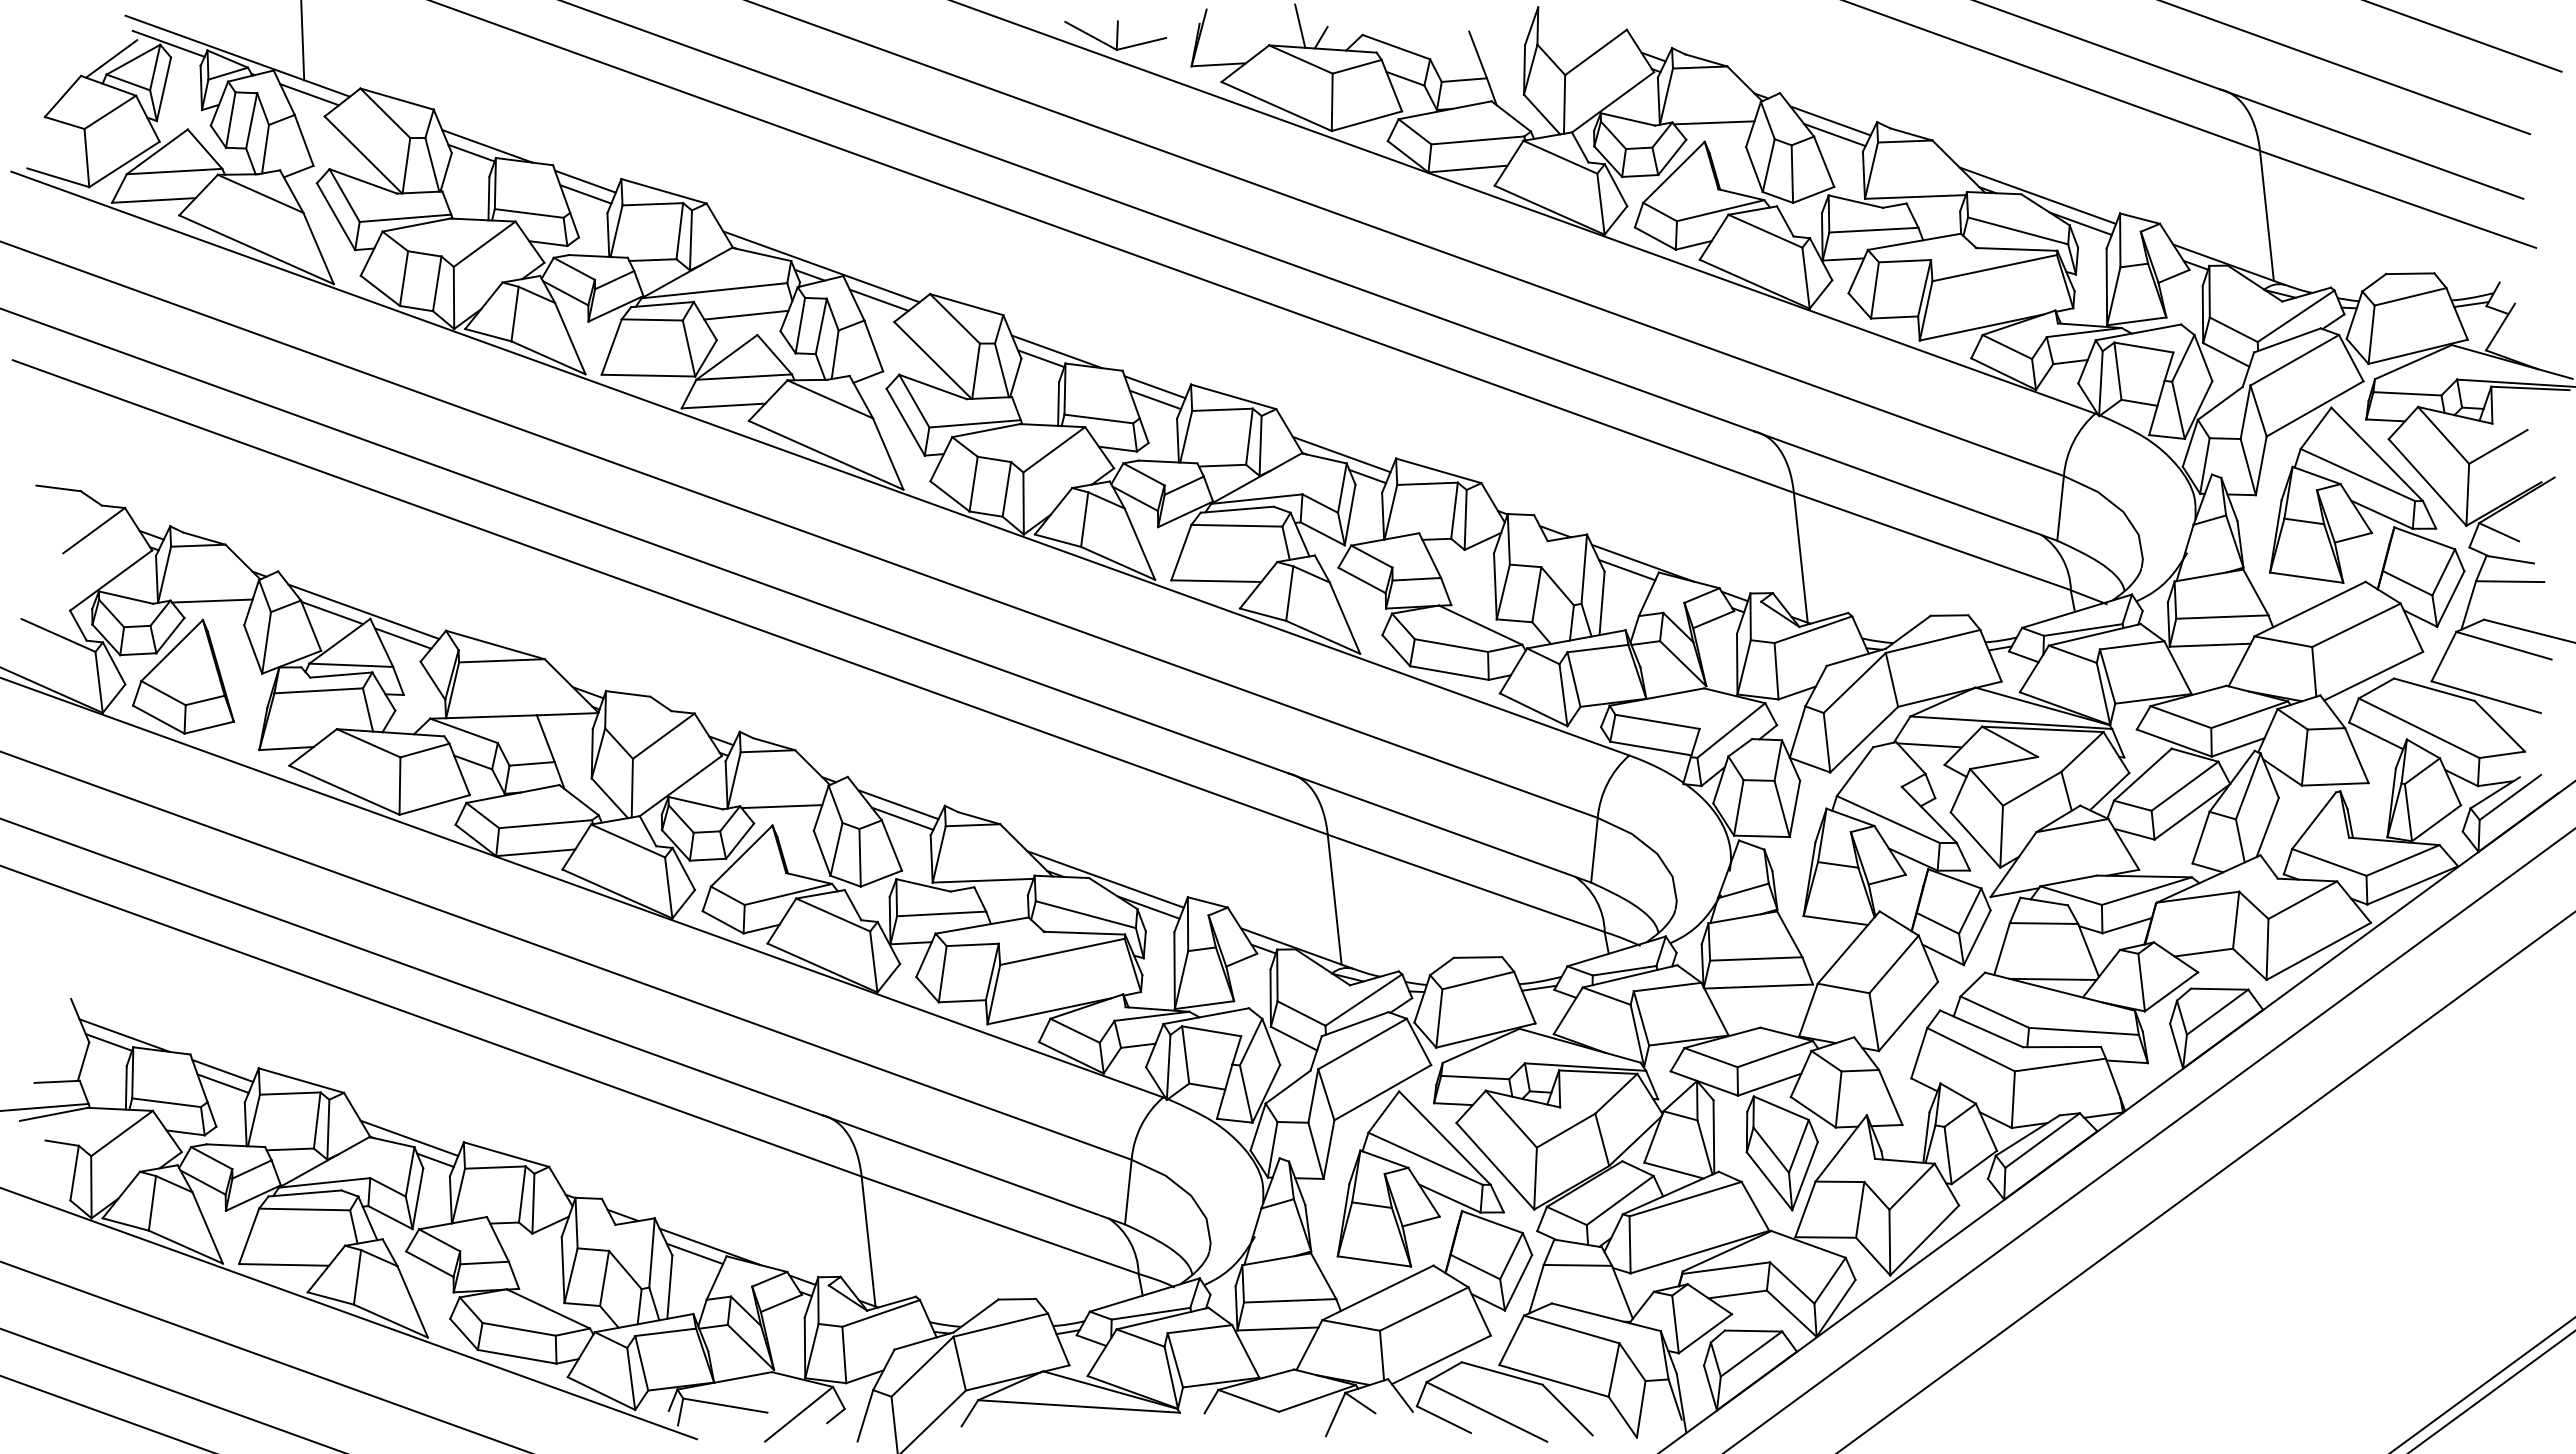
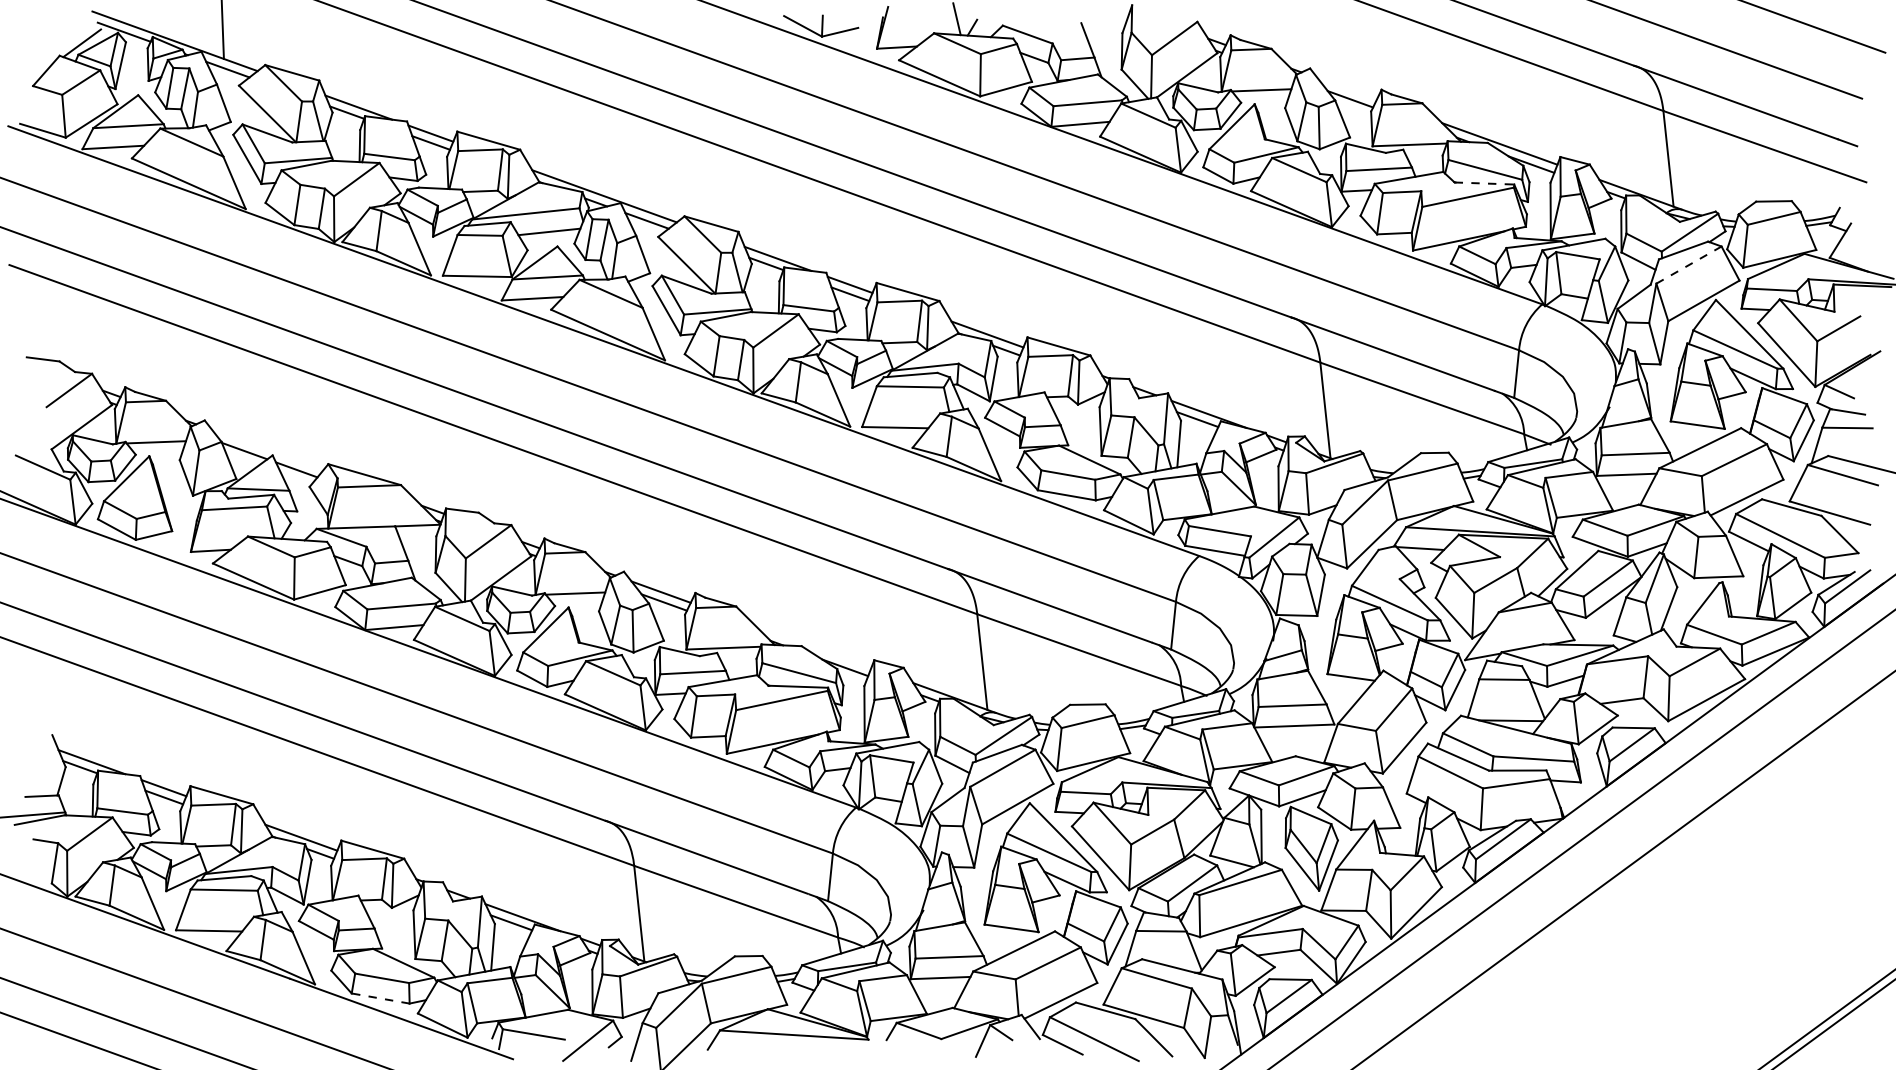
line: (1830, 120) -> (1347, 88), removed
line: (2017, 249) -> (1484, 183), solid -> dashed
line: (2294, 360) -> (1688, 265), solid -> dashed
line: (363, 611) -> (267, 449), removed
line: (1105, 879) -> (813, 647), removed
line: (517, 1356) -> (380, 998), solid -> dashed

